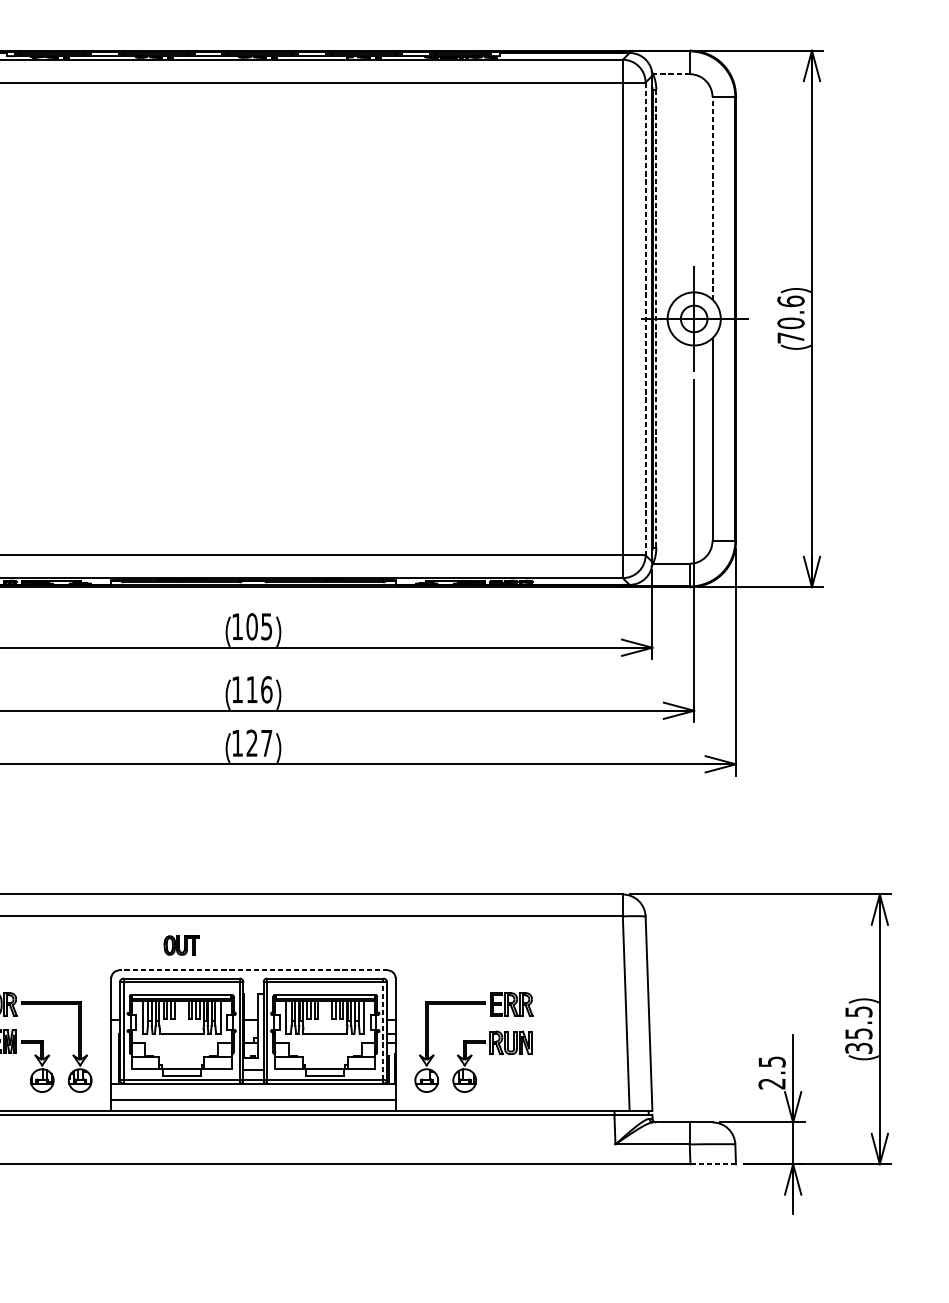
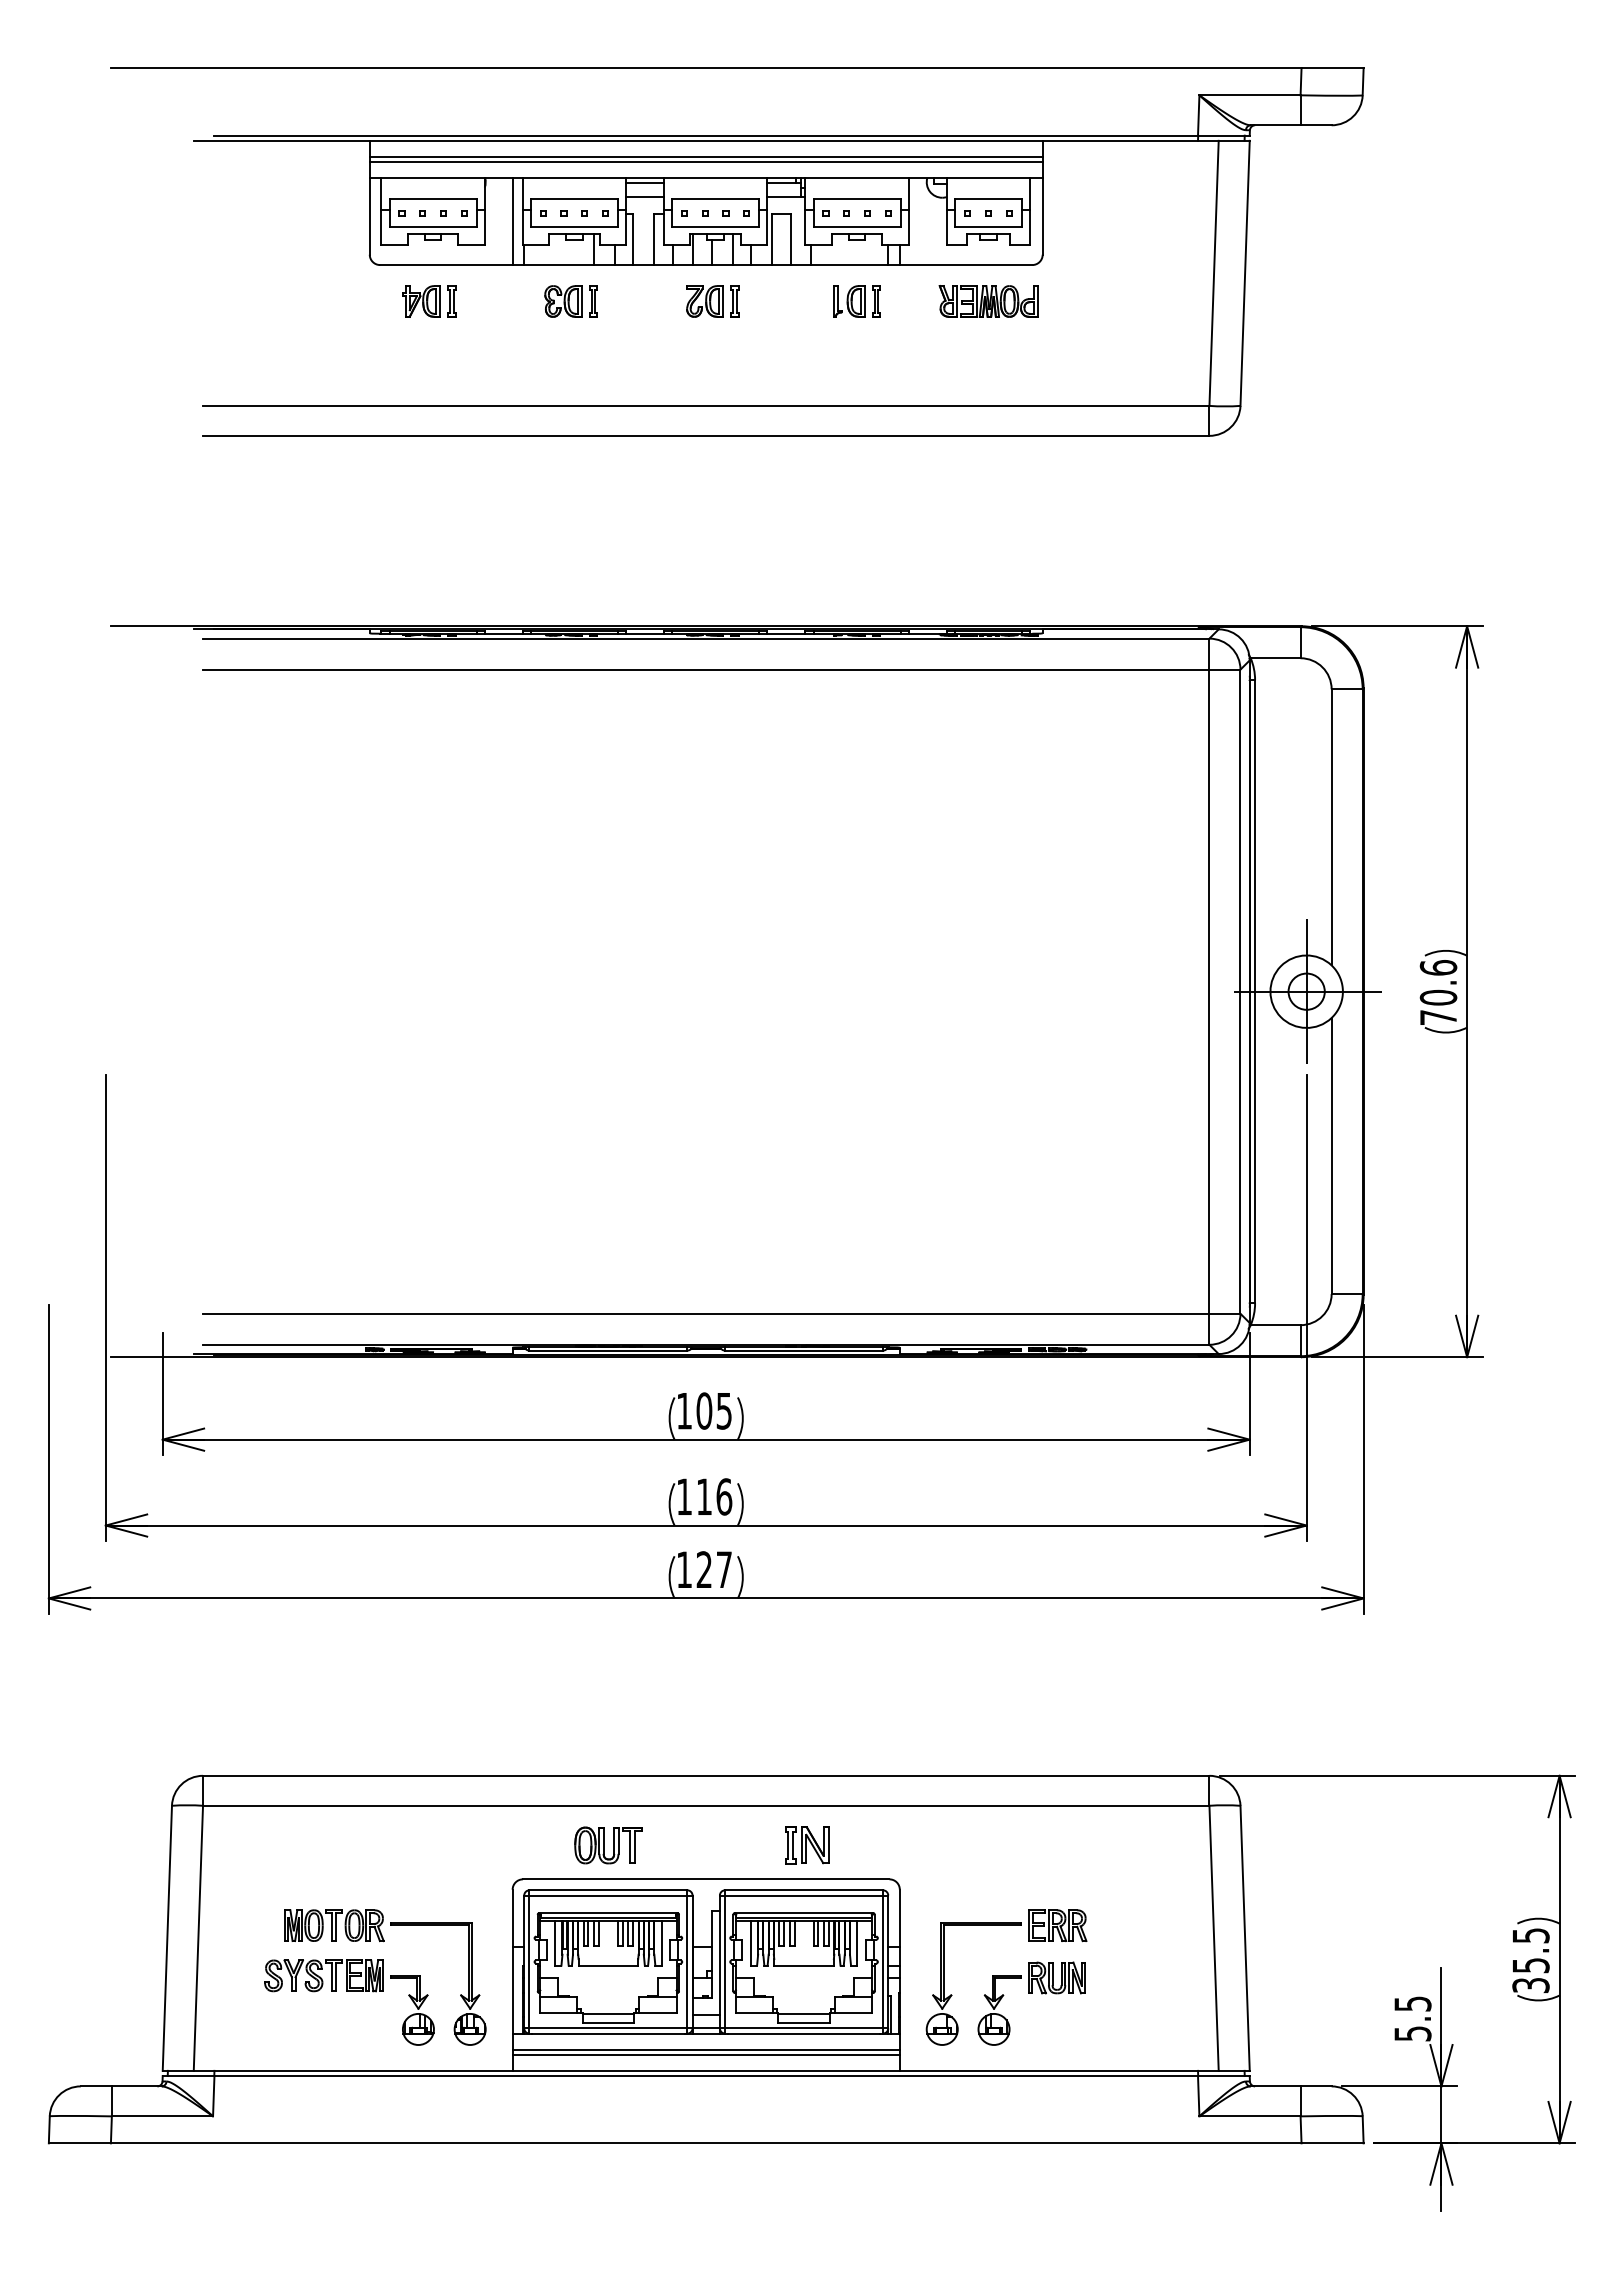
line: (671, 74) -> (1275, 658), dashed -> solid
line: (712, 197) -> (1331, 826), dashed -> solid
line: (656, 318) -> (1255, 991), dashed -> solid
line: (645, 319) -> (1240, 992), dashed -> solid
part: (181, 945) -> (608, 1845), size x1.43
part: (327, 945) -> (807, 1845), added
line: (252, 970) -> (705, 1879), dashed -> solid
line: (383, 1030) -> (883, 1961), dashed -> solid
text: (771, 1083) -> (1412, 2033), 2.5 -> 5.5
line: (252, 1096) -> (705, 2050), added
line: (713, 1164) -> (1332, 2143), dashed -> solid

